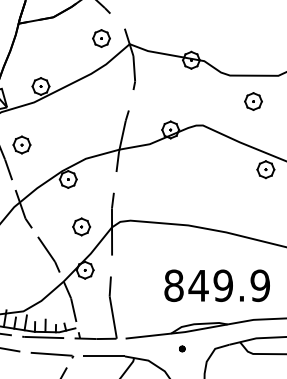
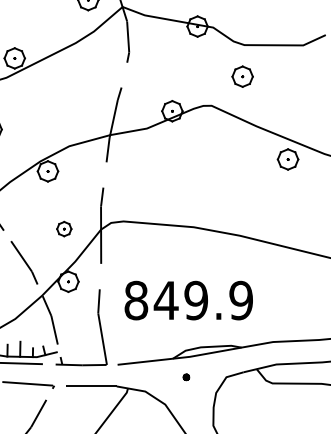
part: (253, 101) -> (242, 76), moved
part: (81, 226) -> (63, 228), size x0.7
text: (216, 285) -> (187, 300), moved

